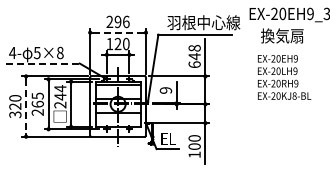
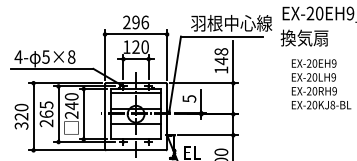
line: (118, 32) -> (136, 34), dashed -> solid
text: (282, 35) -> (304, 37), moved
line: (43, 63) -> (52, 68), dashed -> solid
text: (194, 64) -> (221, 69), 648 -> 148
text: (60, 88) -> (71, 96), 244 -> 240
text: (165, 90) -> (188, 98), 9 -> 5
line: (26, 106) -> (33, 116), dashed -> solid

